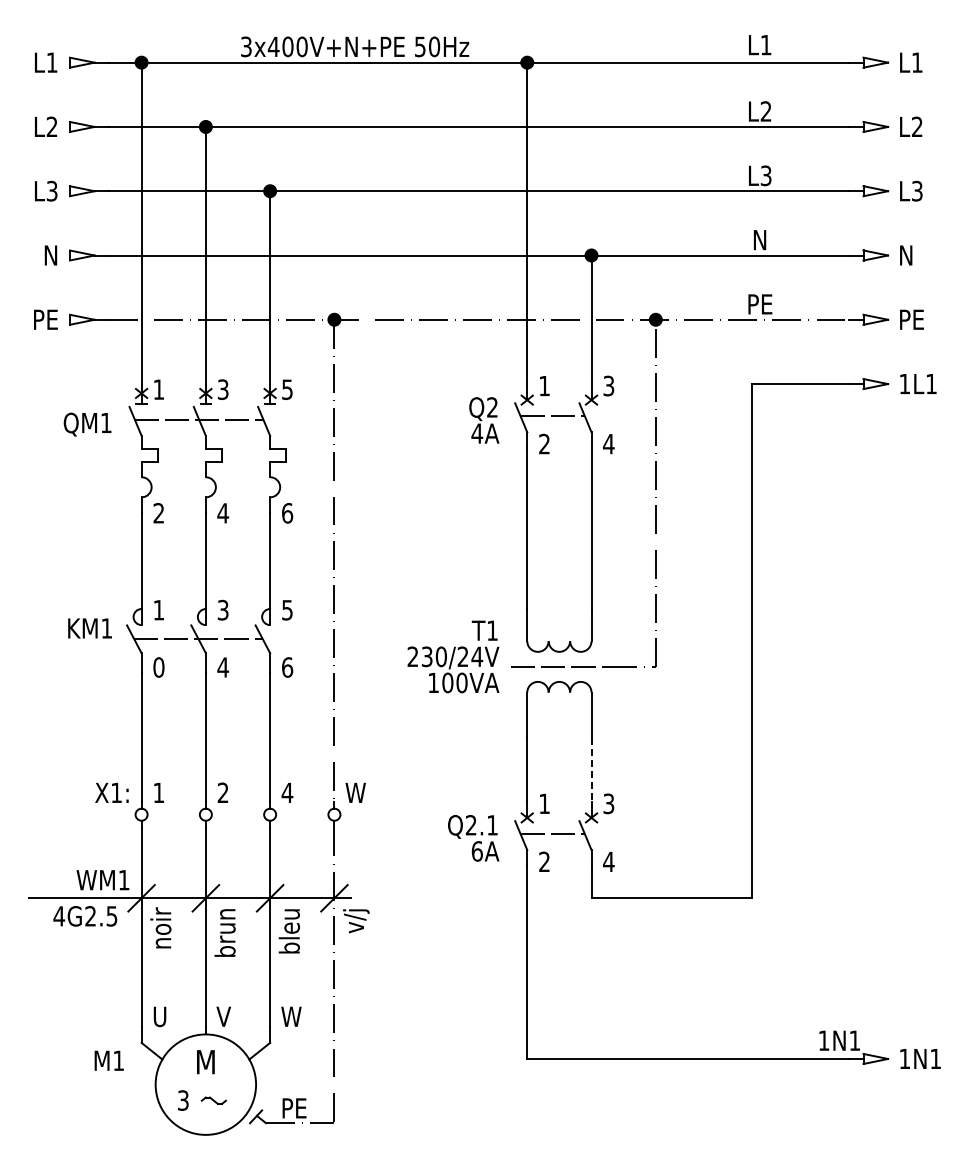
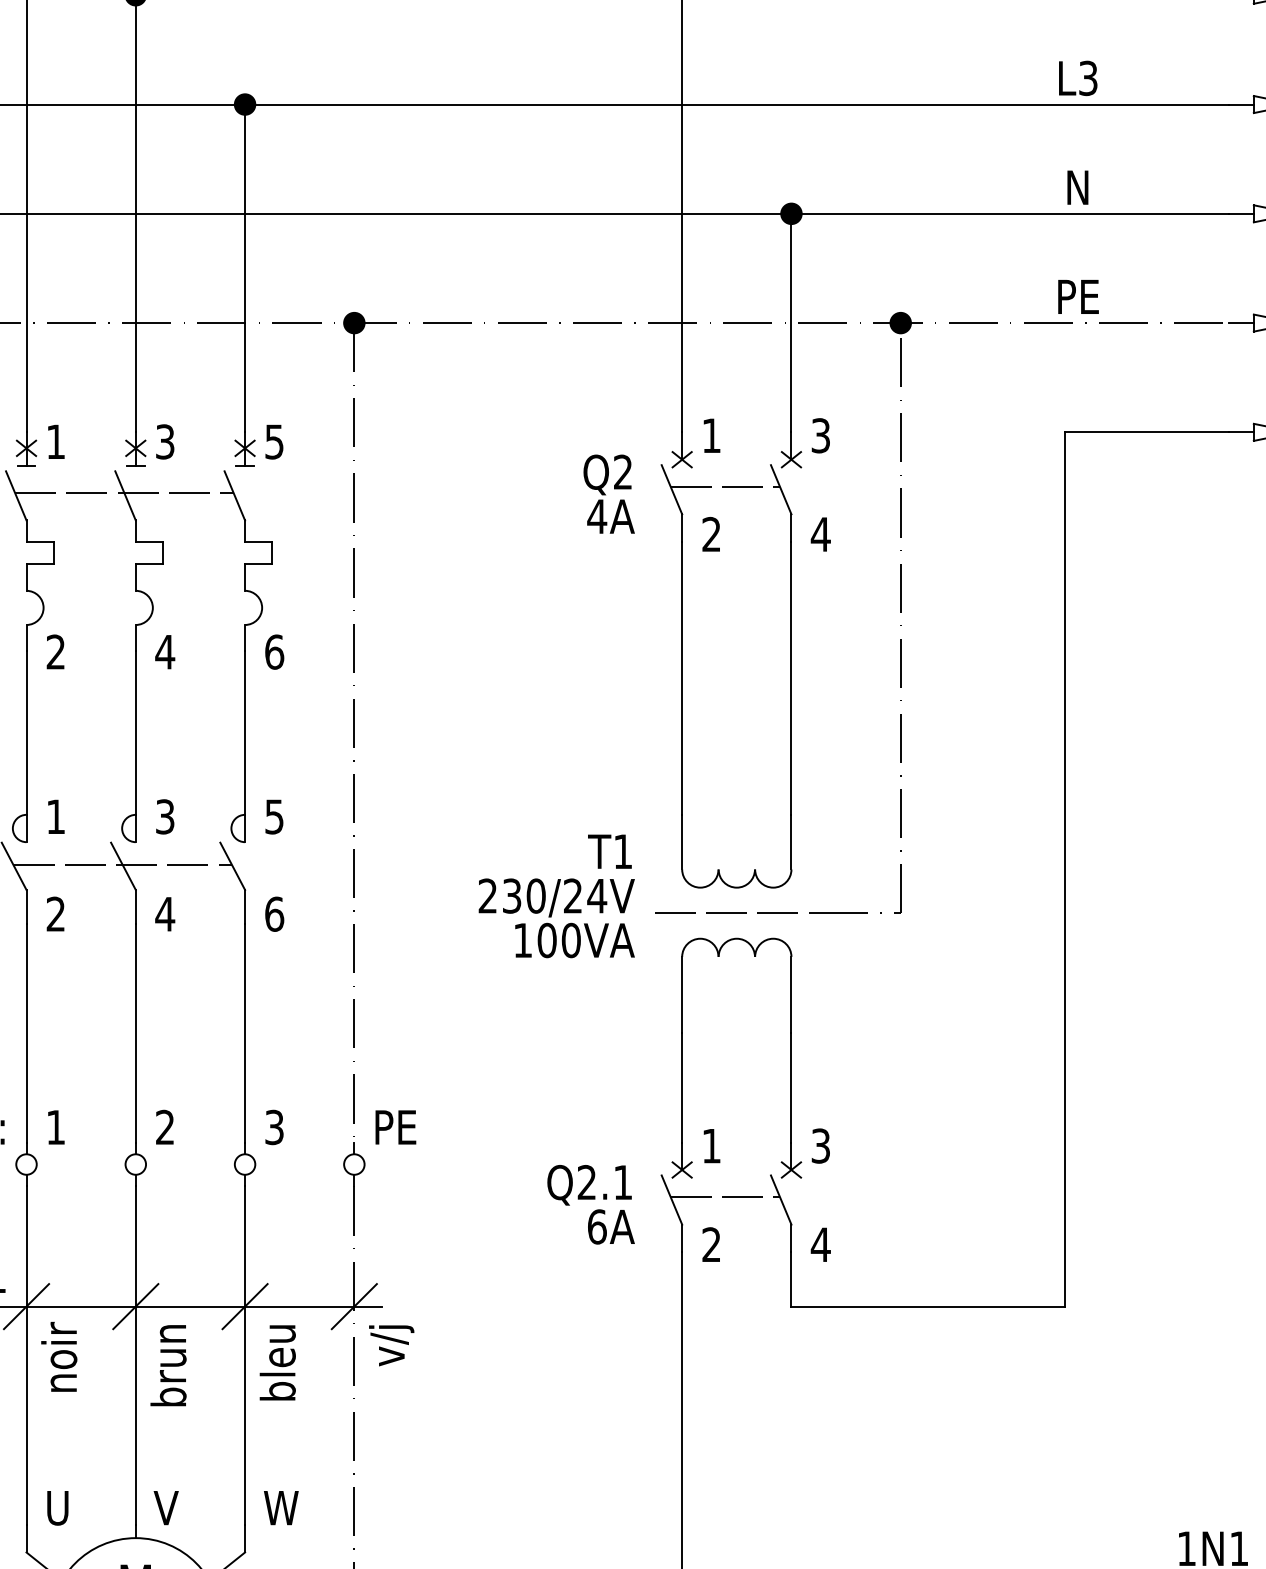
text: (158, 667) -> (55, 914), 0 -> 2
line: (591, 770) -> (791, 1089), dashed -> solid
text: (287, 792) -> (274, 1126), 4 -> 3
text: (357, 792) -> (393, 1126), W -> PE

